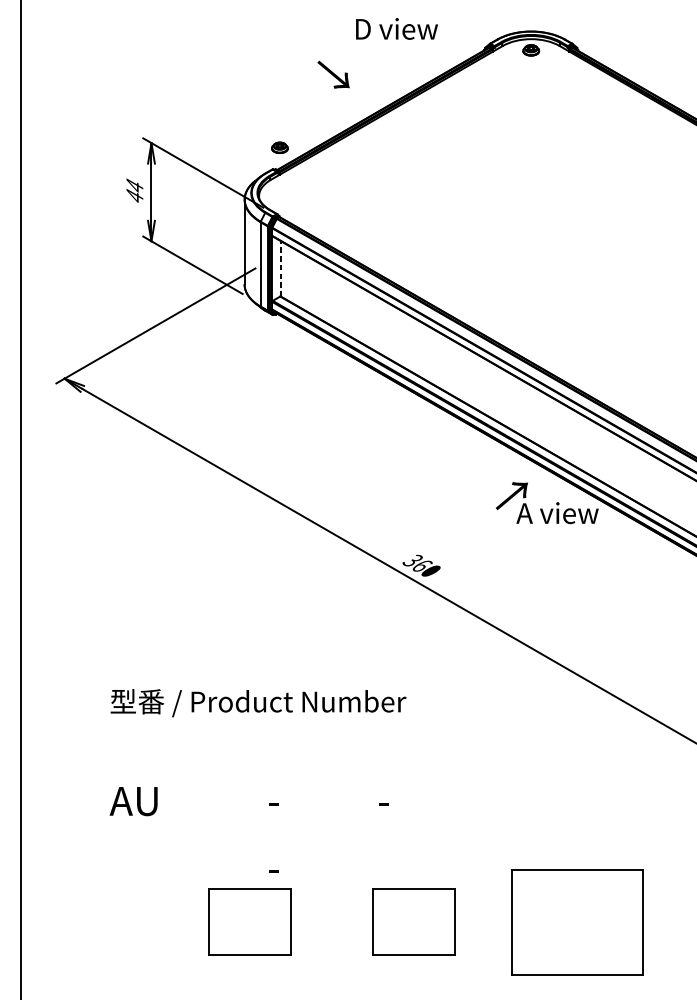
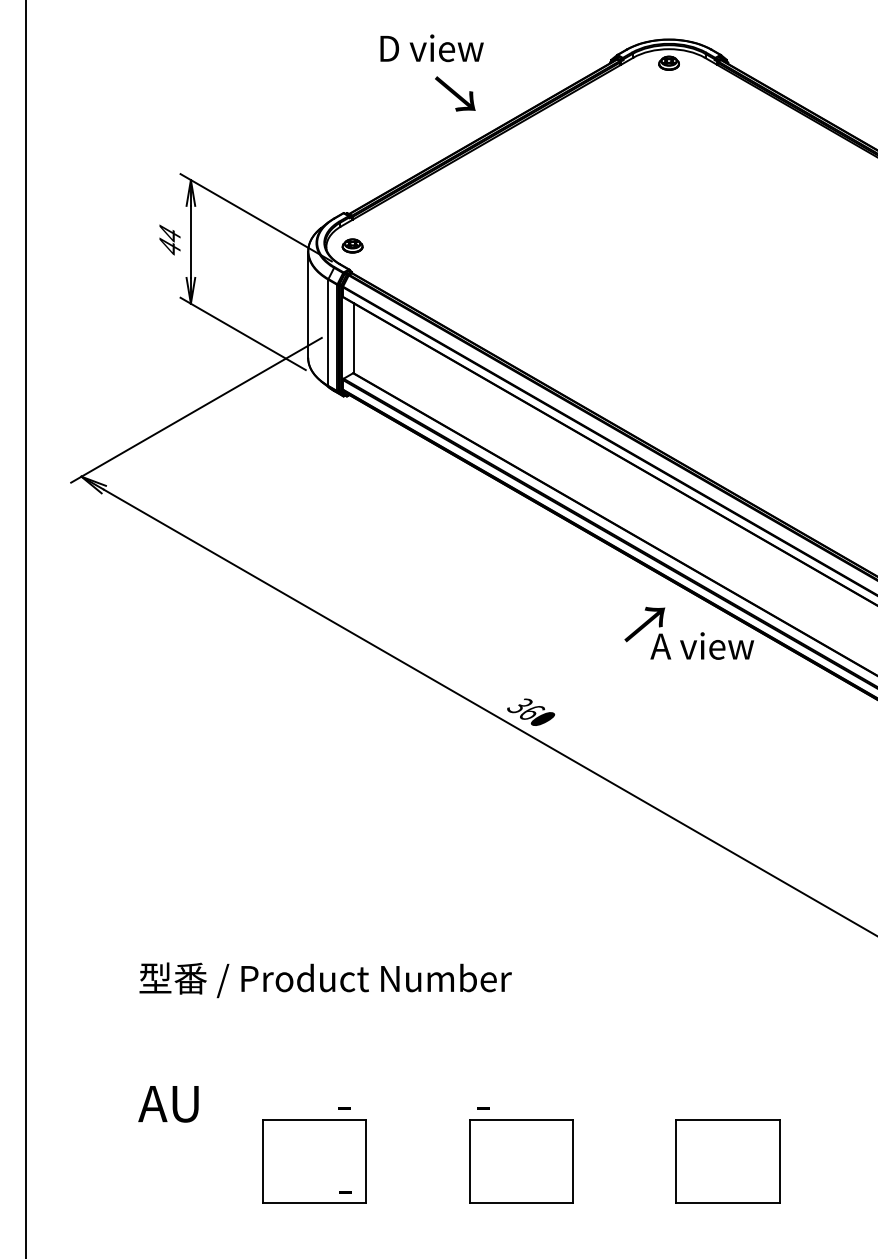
text: (396, 29) -> (431, 48), moved
text: (333, 74) -> (455, 93), moved
part: (279, 147) -> (352, 245), moved
line: (280, 268) -> (353, 338), dashed -> solid
text: (257, 780) -> (324, 1077), moved
part: (577, 922) -> (727, 1161), size x0.62

